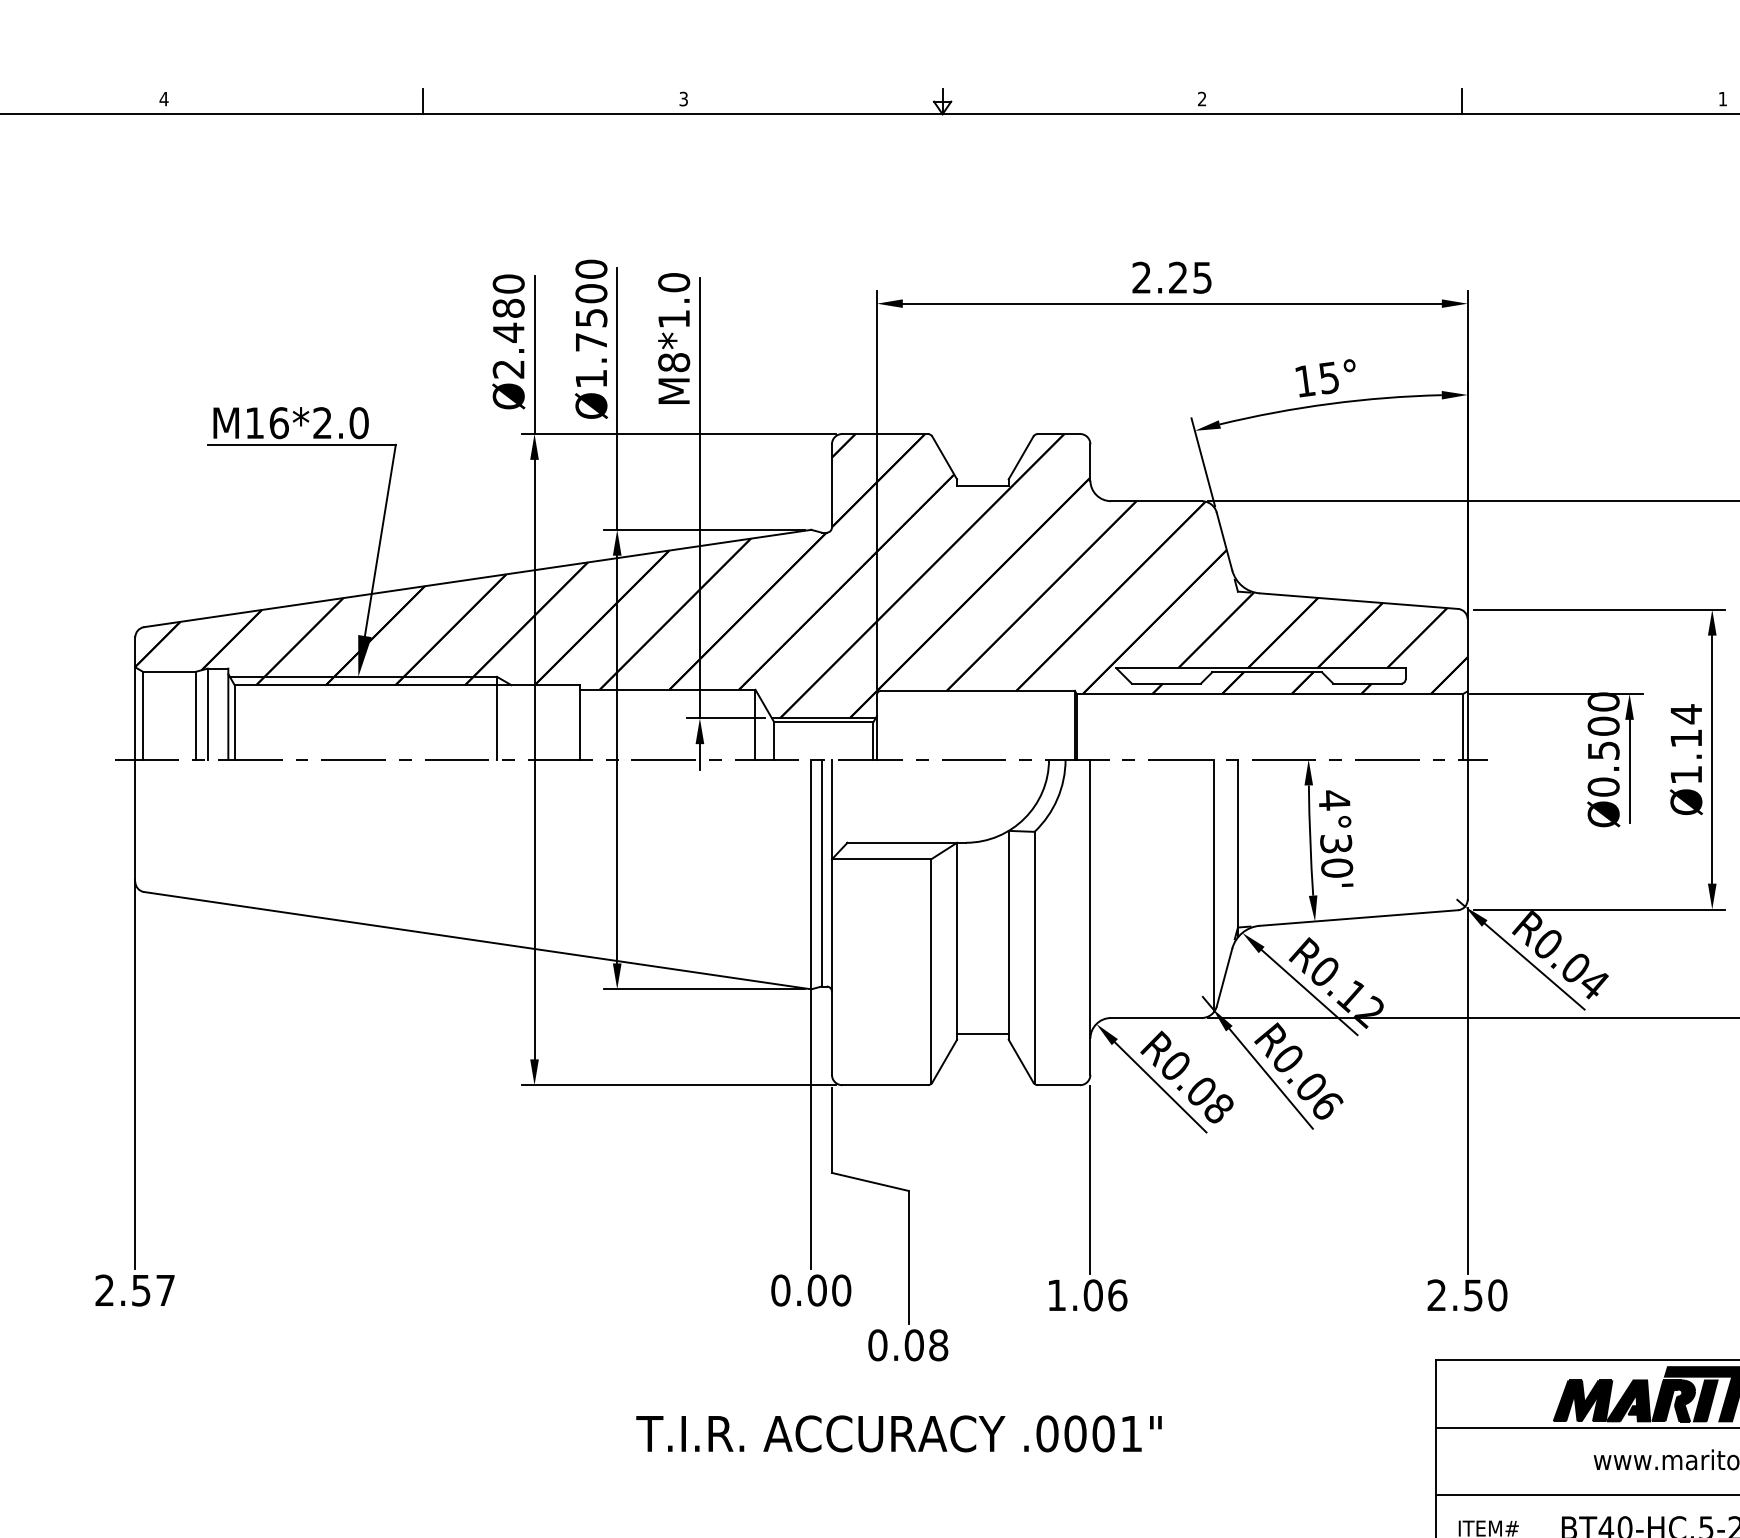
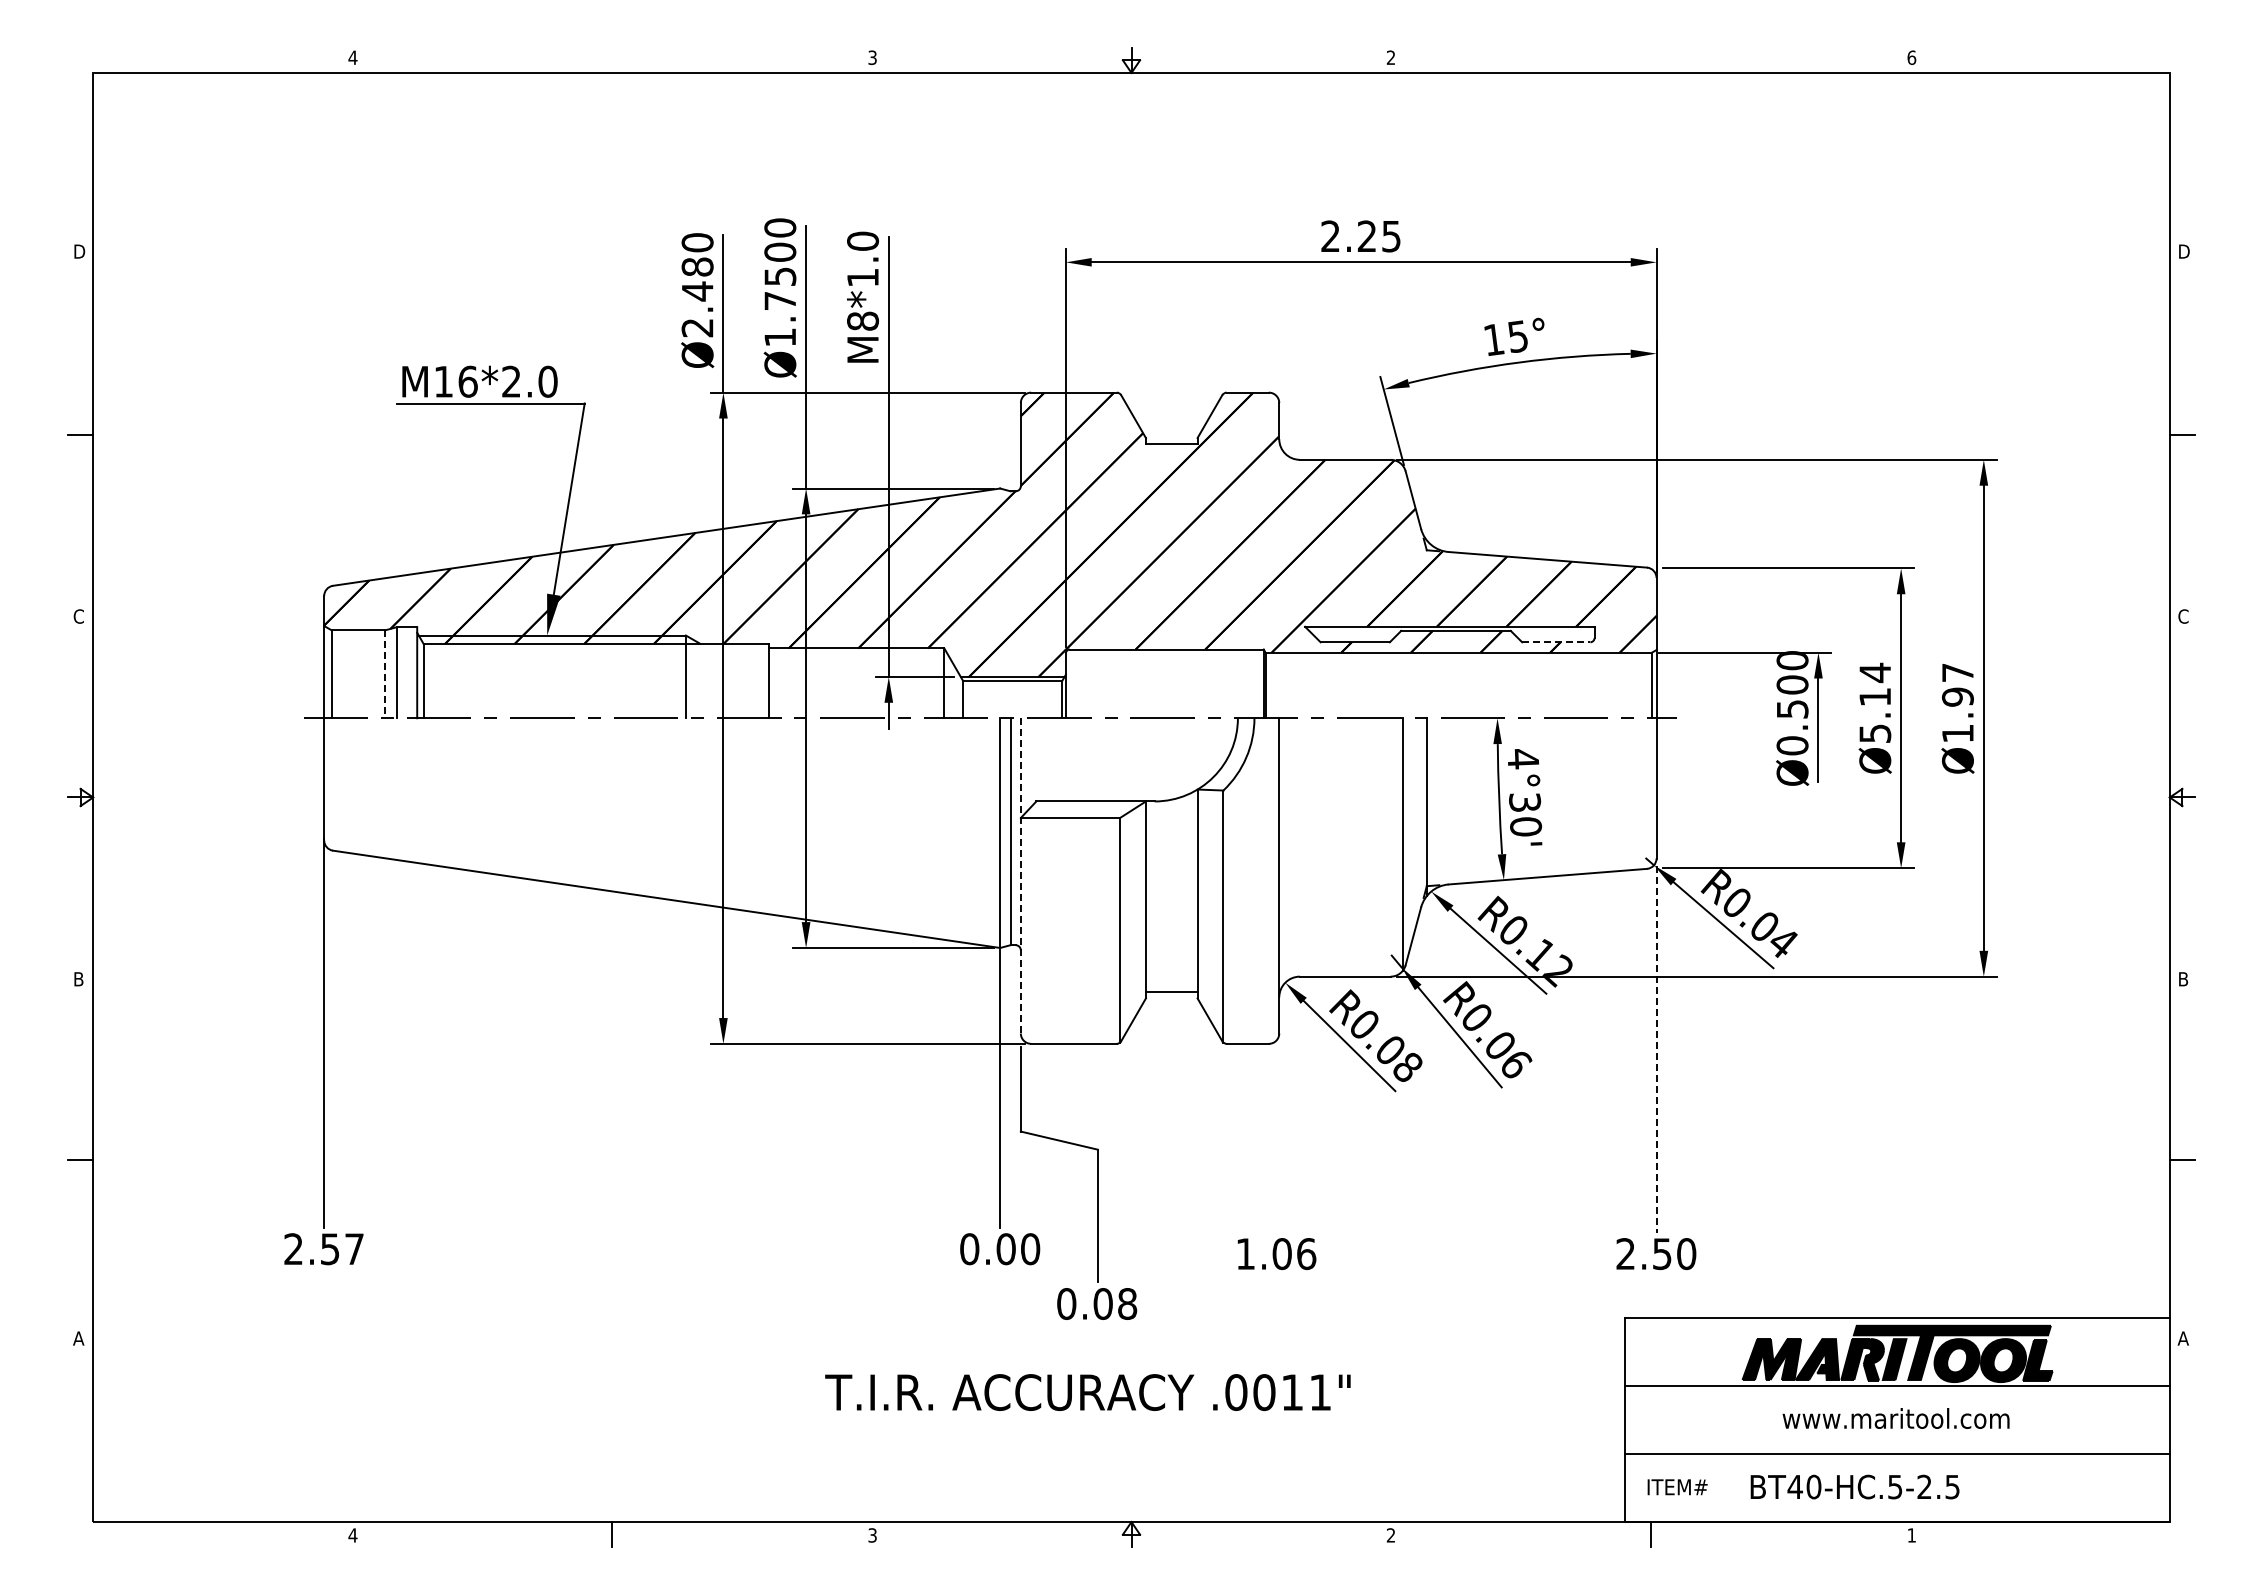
text: (1722, 98) -> (1911, 57), 1 -> 6
line: (423, 100) -> (612, 59), removed
line: (1461, 100) -> (1650, 59), removed
line: (1367, 683) -> (1556, 642), solid -> dashed
line: (195, 715) -> (384, 674), solid -> dashed
text: (1686, 774) -> (1875, 733), Ø1.14 -> Ø5.14
line: (831, 916) -> (1020, 875), solid -> dashed
line: (1467, 1091) -> (1656, 1050), solid -> dashed
line: (1090, 1179) -> (1279, 1138), removed
text: (1103, 1433) -> (1292, 1392), .0001" -> .0011"

